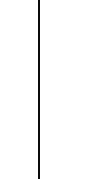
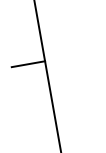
line: (22, 63) -> (28, 64), added

